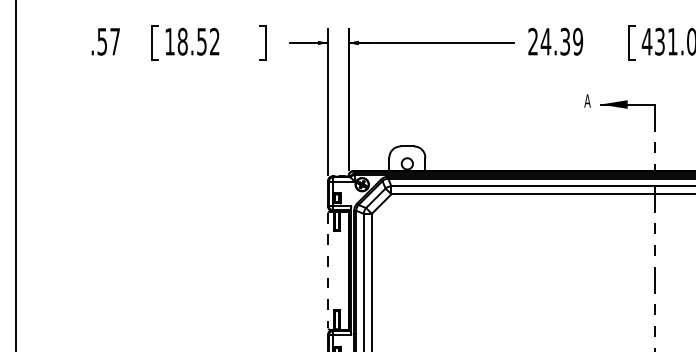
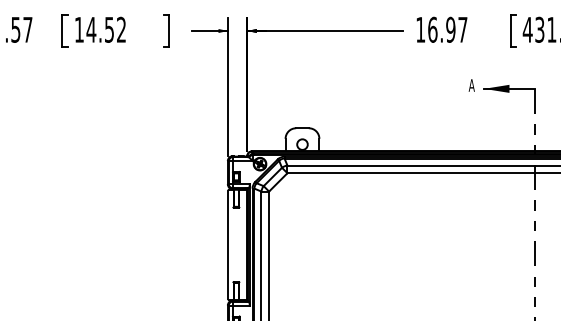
text: (182, 41) -> (91, 29), 18.52 -> 14.52
text: (555, 41) -> (441, 29), 24.39 -> 16.97
line: (328, 270) -> (228, 244), dashed -> solid

